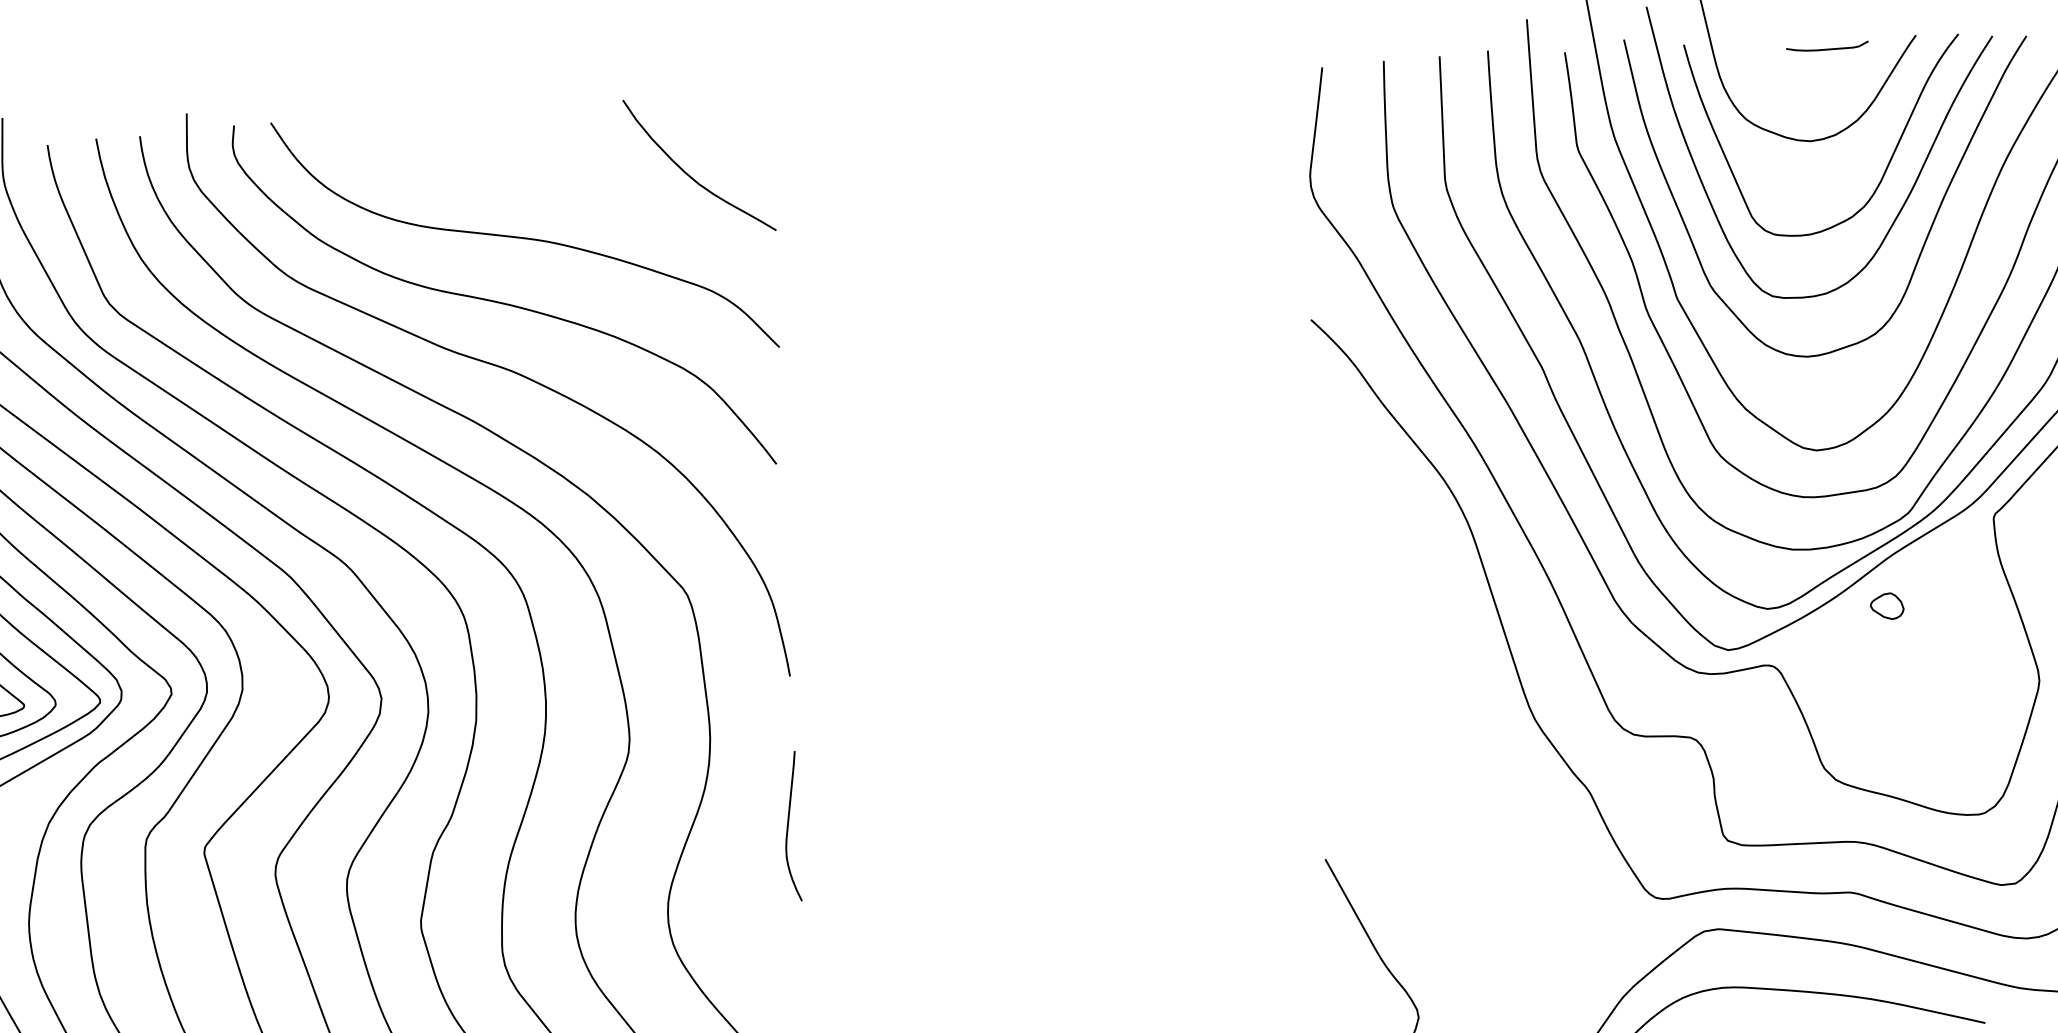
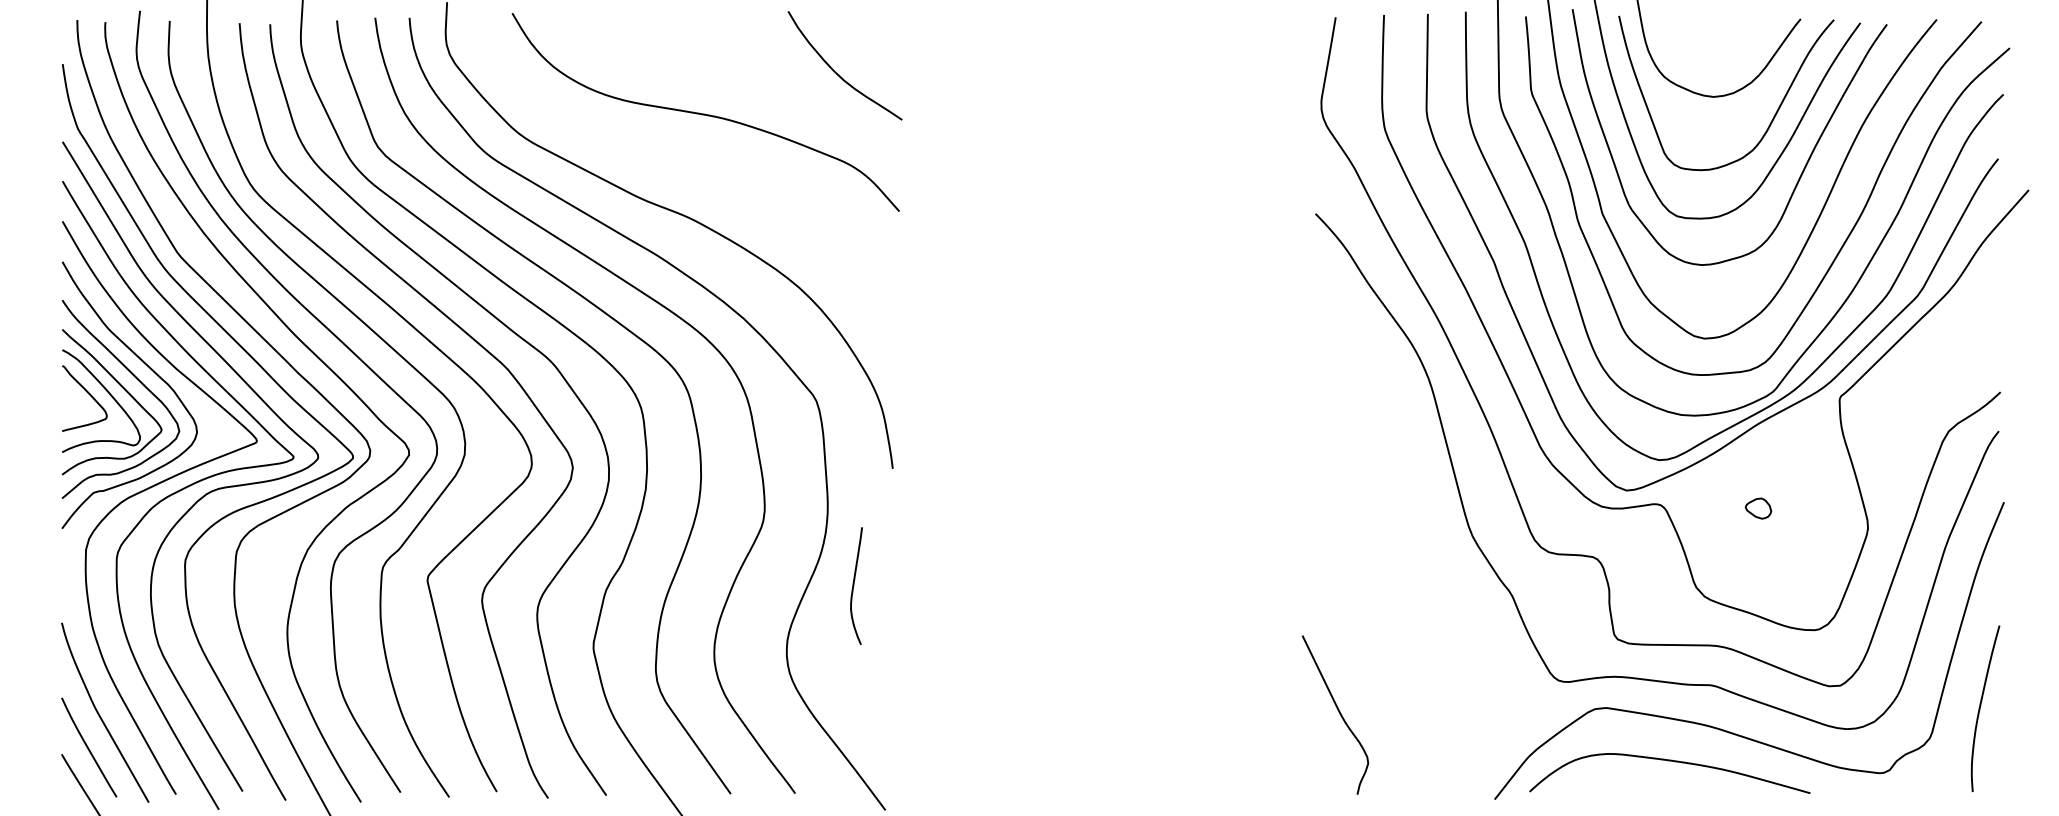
curve: (1826, 48) -> (1730, 25), removed
curve: (502, 301) -> (685, 163), removed
part: (1887, 606) -> (1758, 508), moved
curve: (789, 825) -> (854, 585), moved

